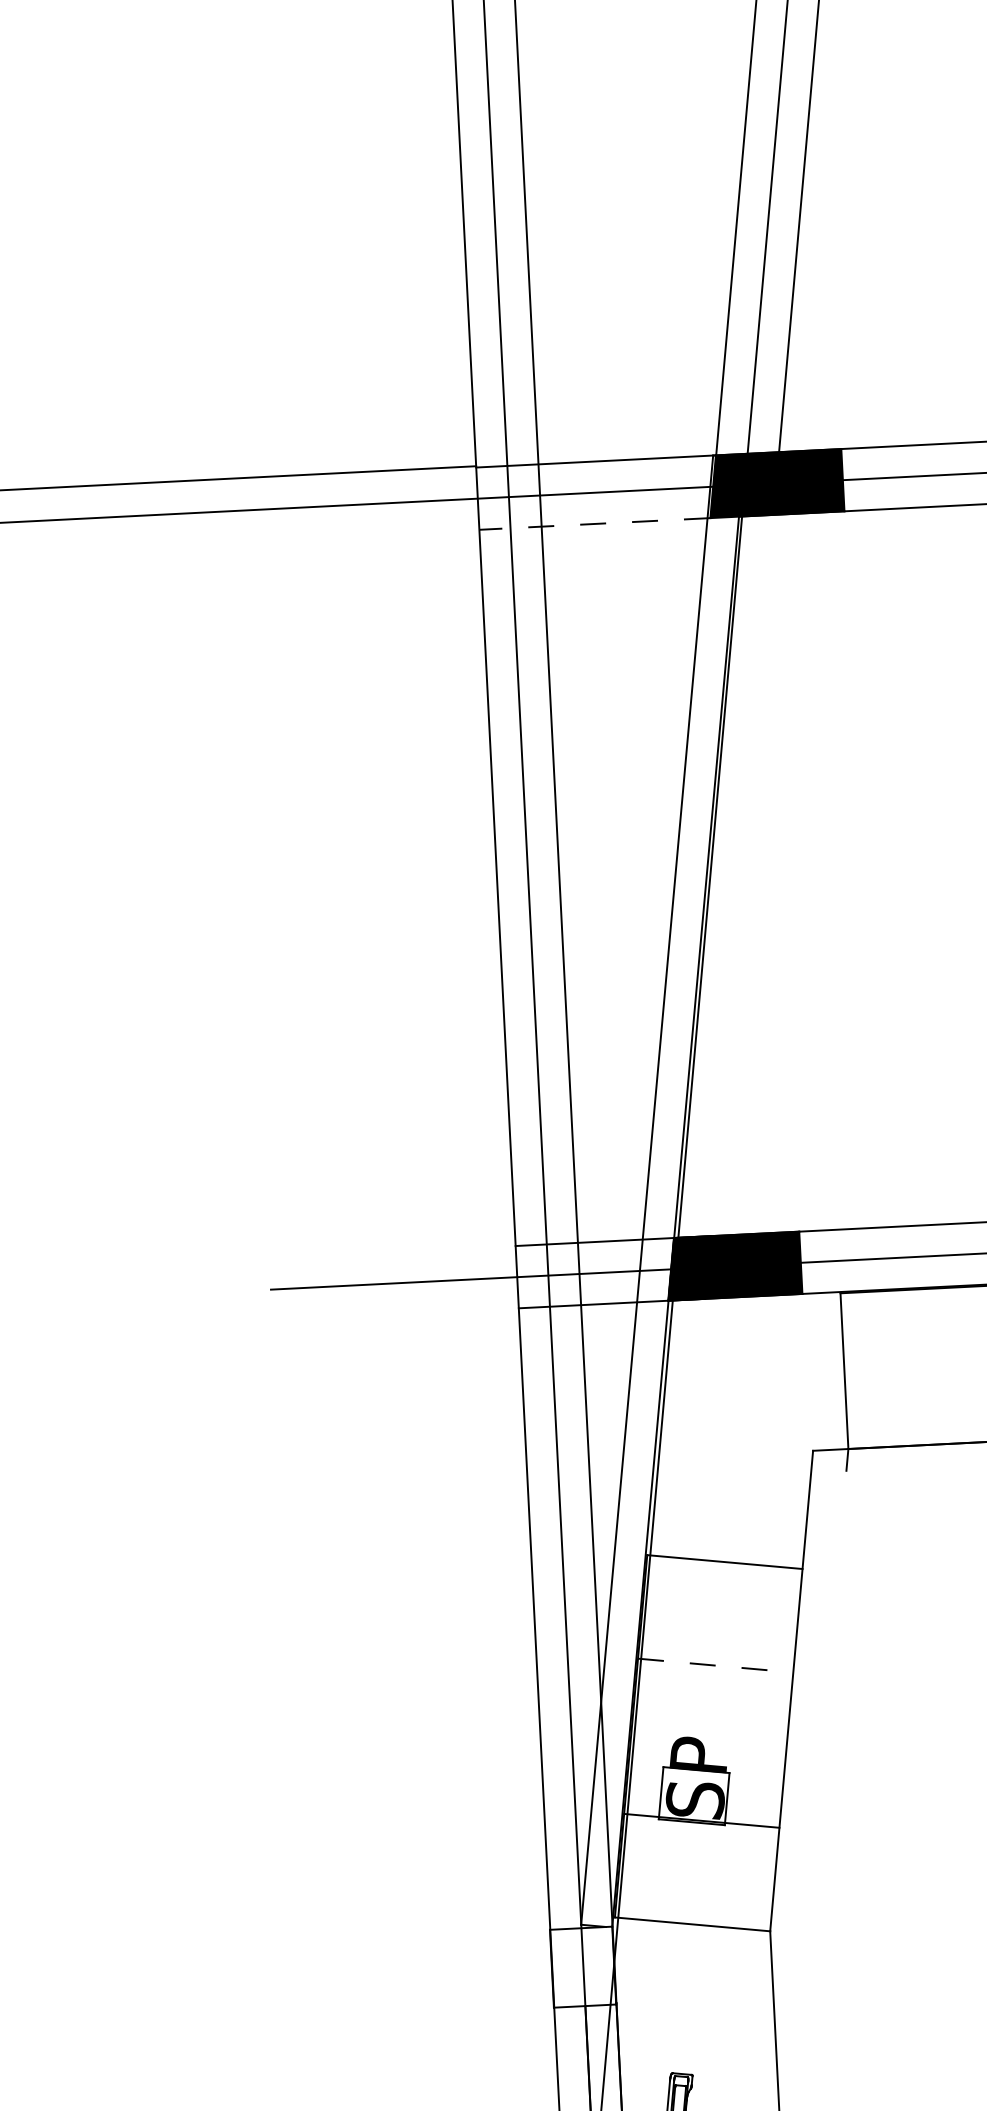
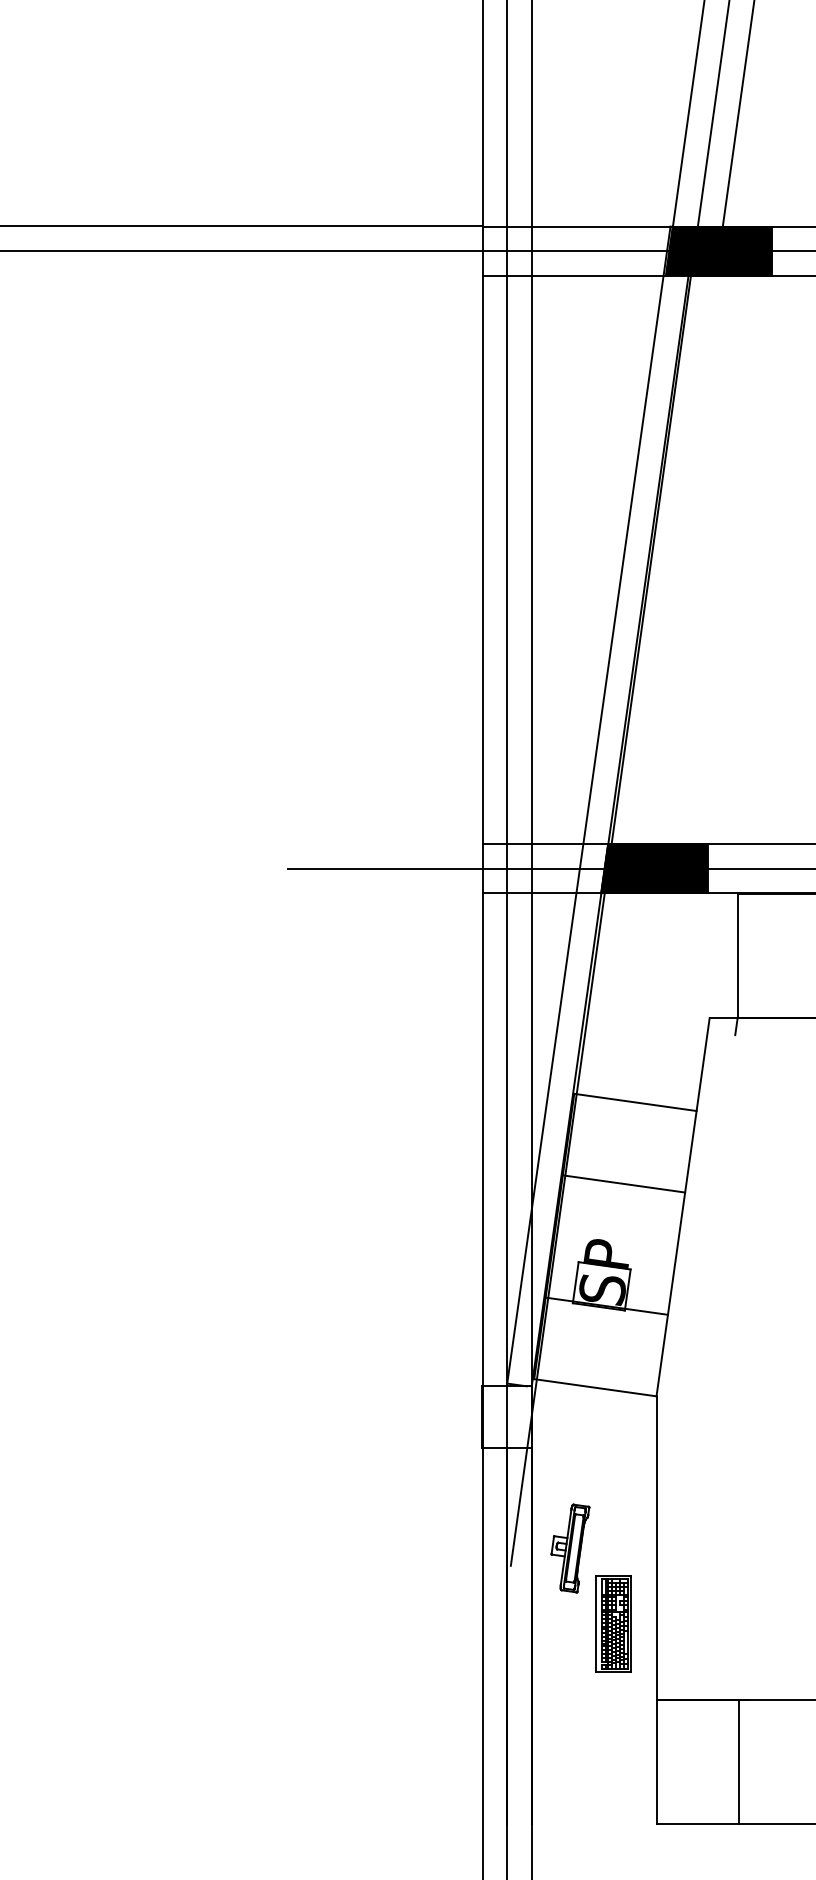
line: (594, 524) -> (573, 276), dashed -> solid
line: (716, 1664) -> (624, 1183), dashed -> solid

